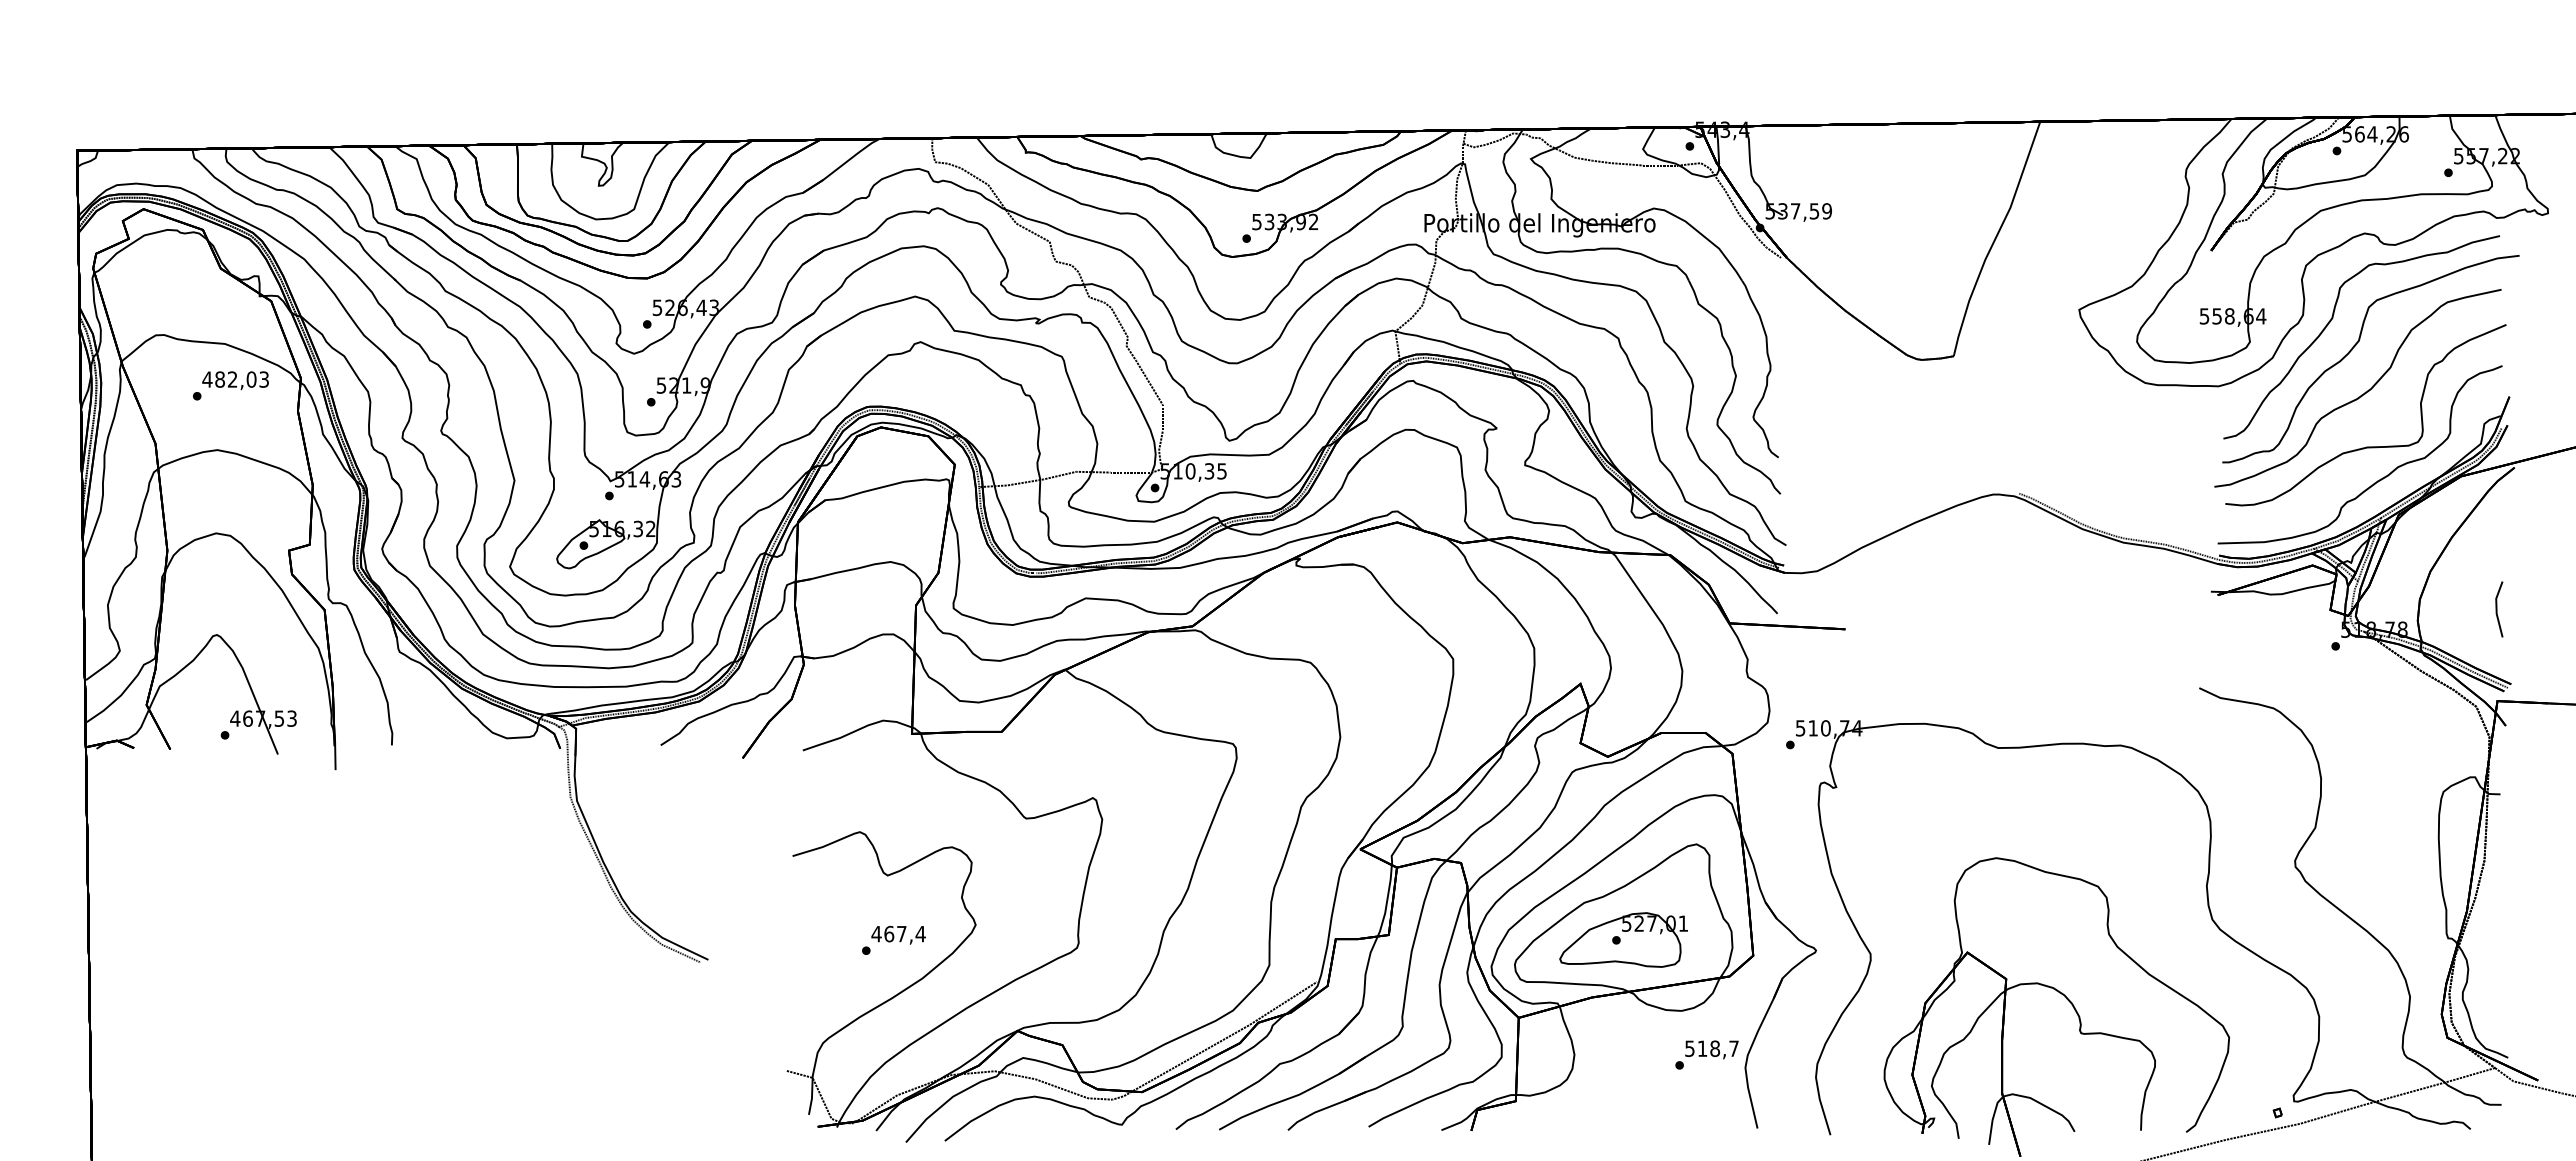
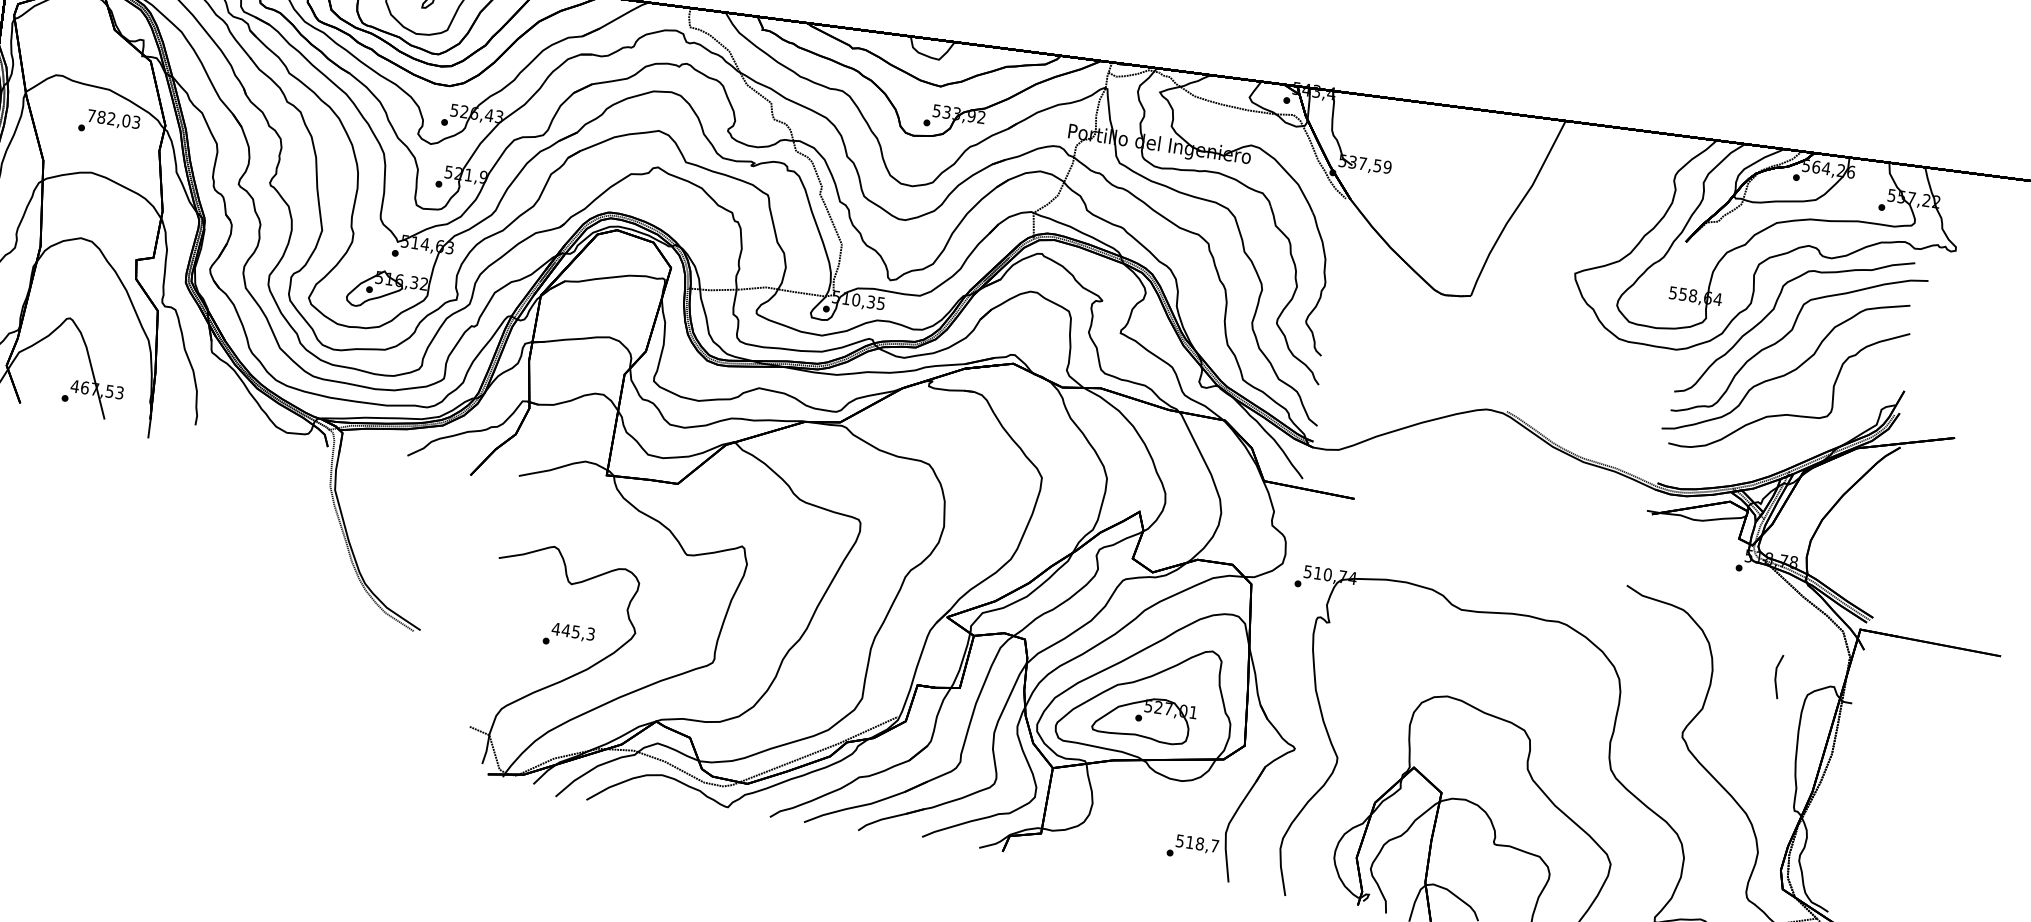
text: (207, 379) -> (91, 115), 482,03 -> 782,03
part: (2377, 480) -> (1790, 442), removed
part: (2499, 609) -> (1778, 676), moved
text: (904, 933) -> (578, 631), 467,4 -> 445,3
text: (1706, 1054) -> (1192, 847), moved

